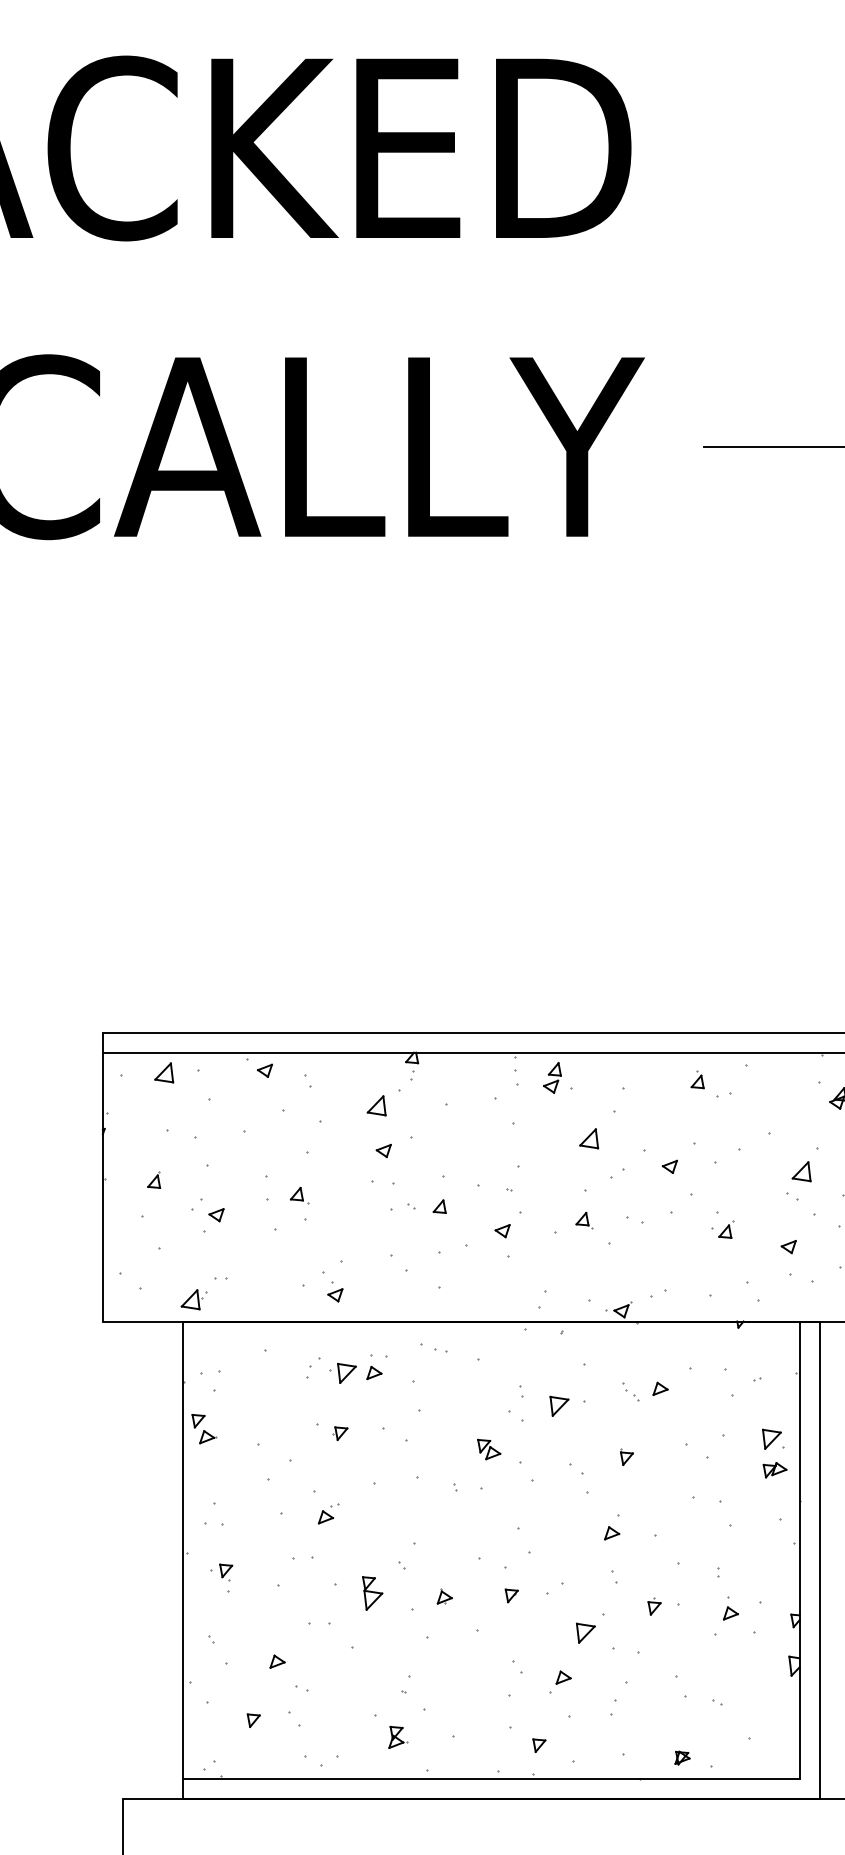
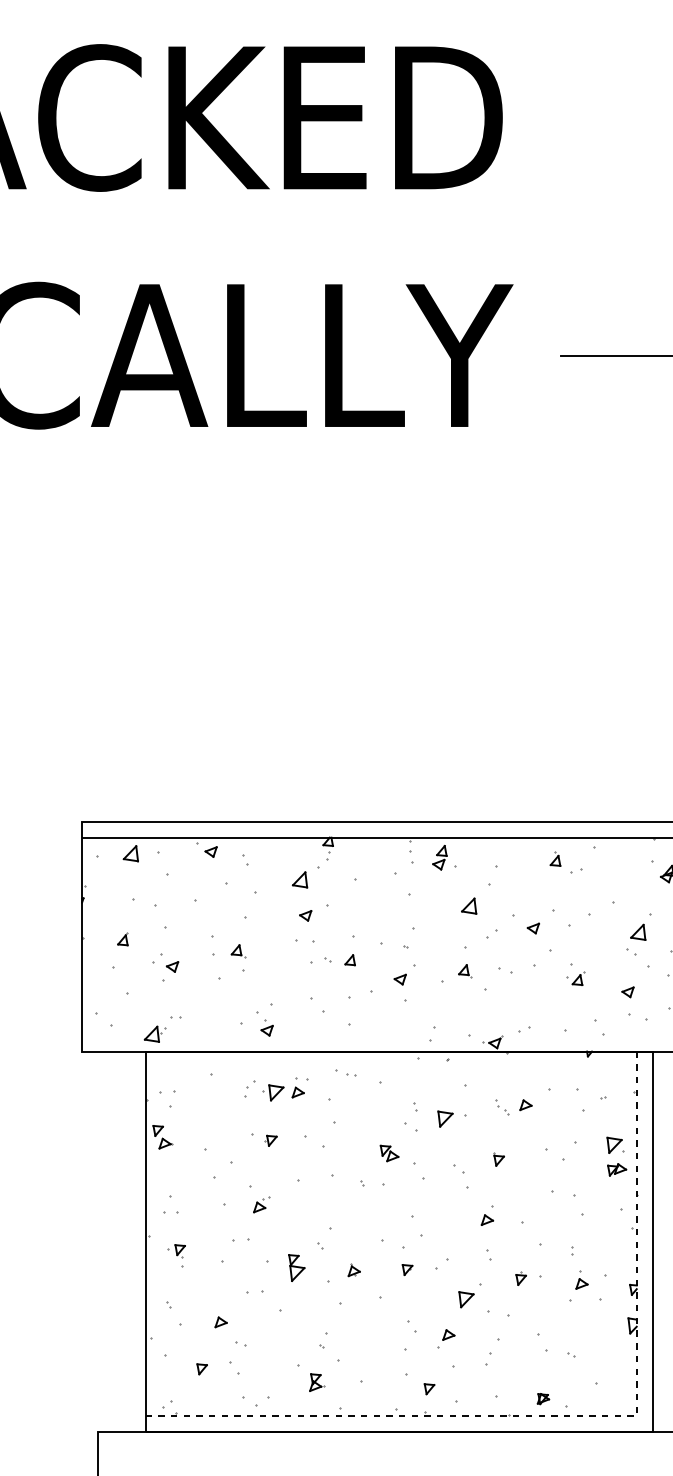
line: (719, 1779) -> (572, 1416), solid -> dashed

